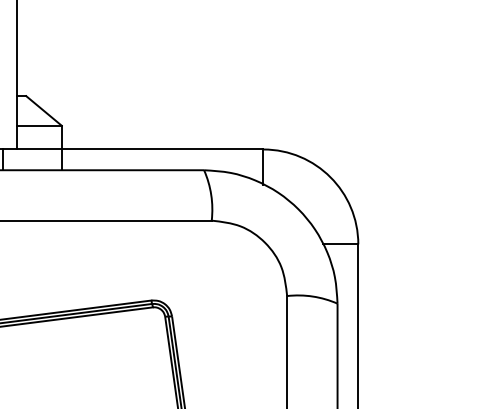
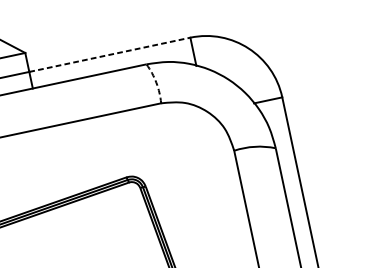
line: (162, 149) -> (109, 54), solid -> dashed
arc: (211, 194) -> (156, 82), solid -> dashed

